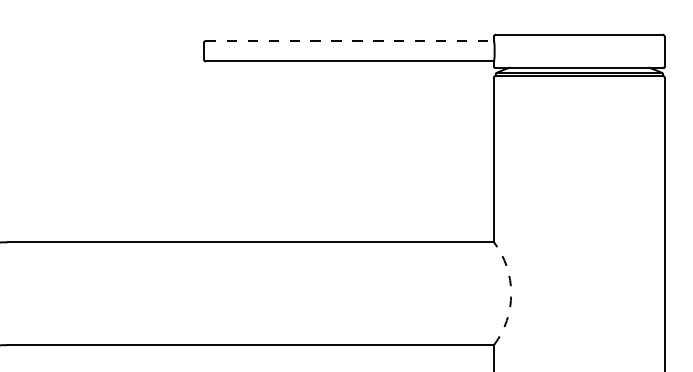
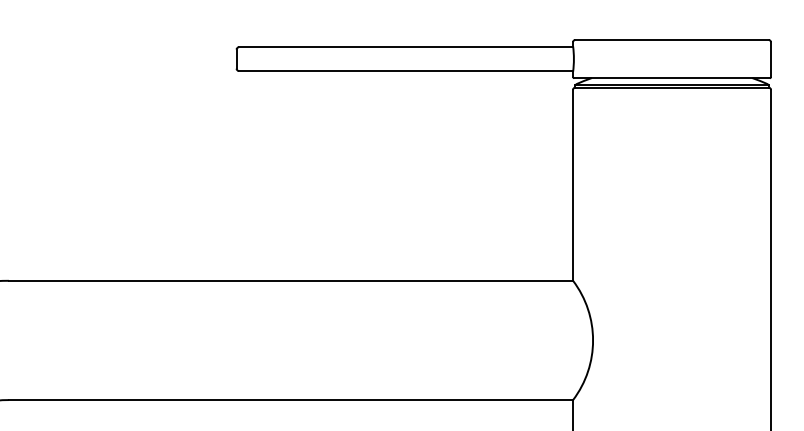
line: (350, 40) -> (406, 46), dashed -> solid
arc: (511, 293) -> (593, 340), dashed -> solid

